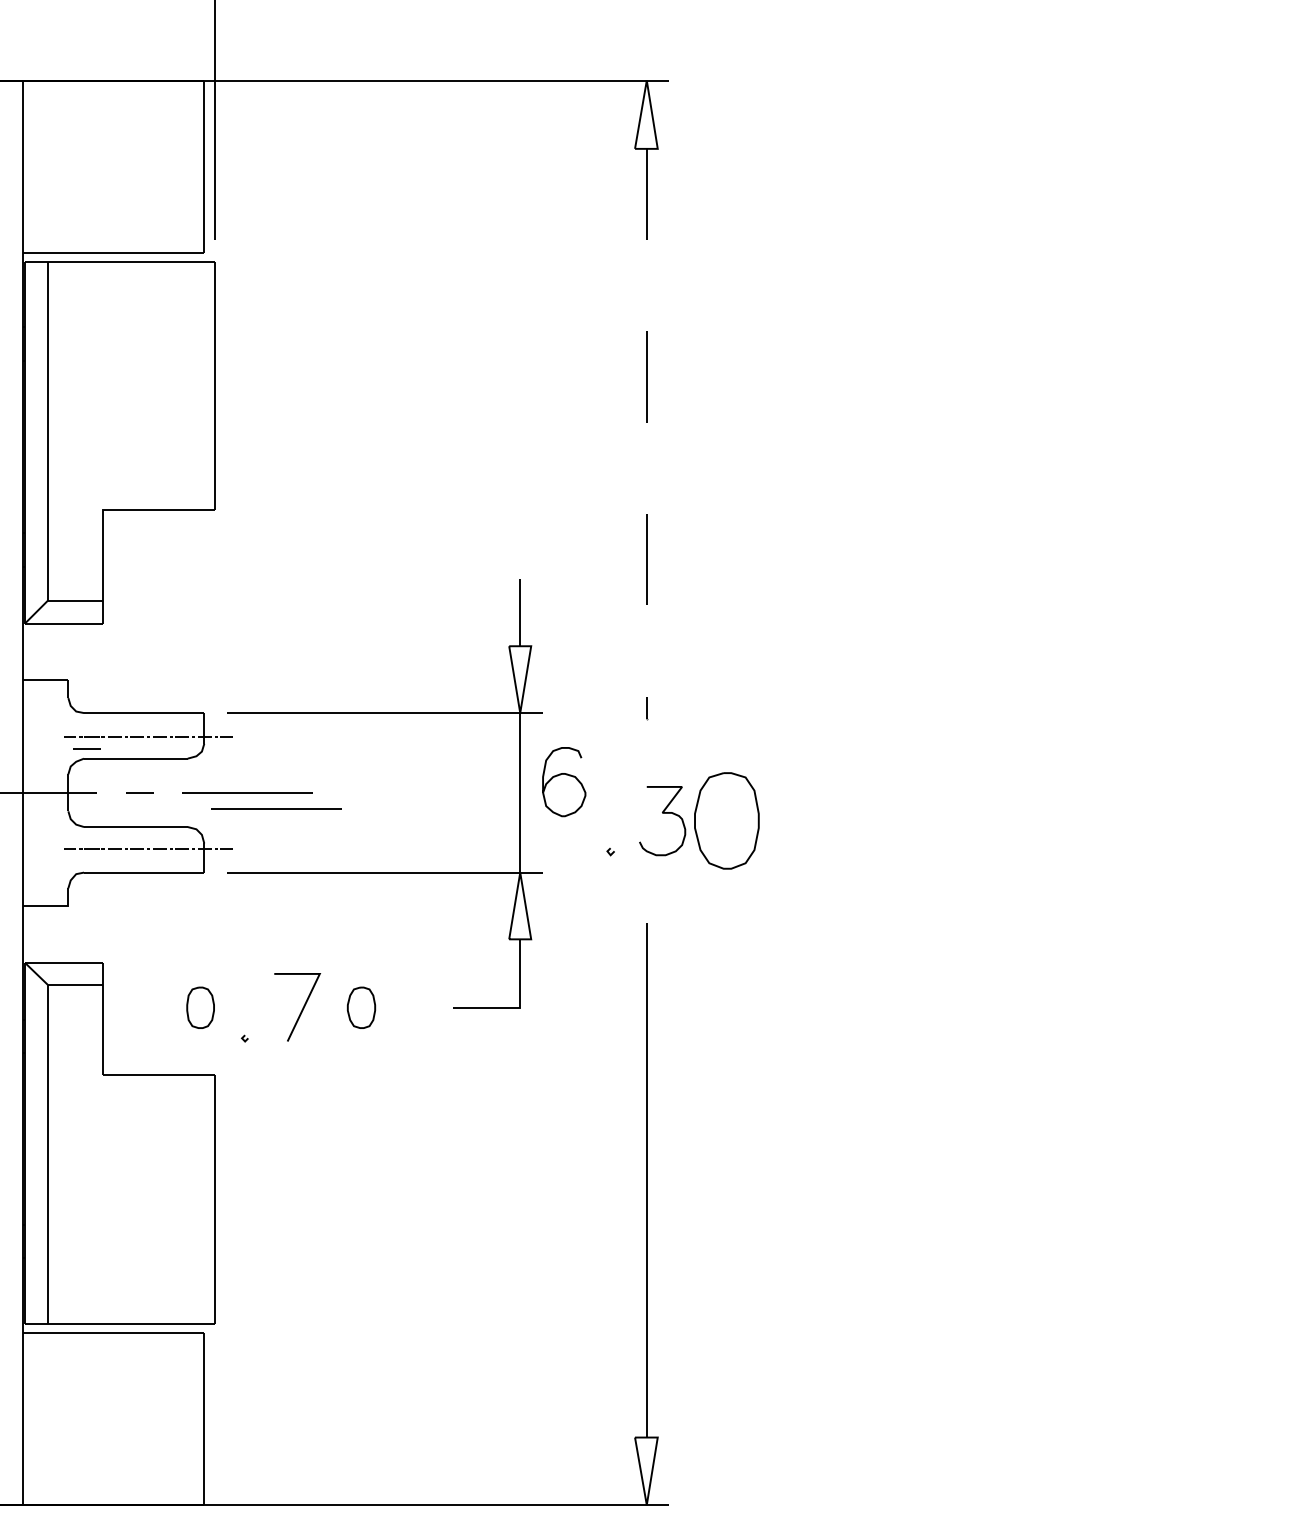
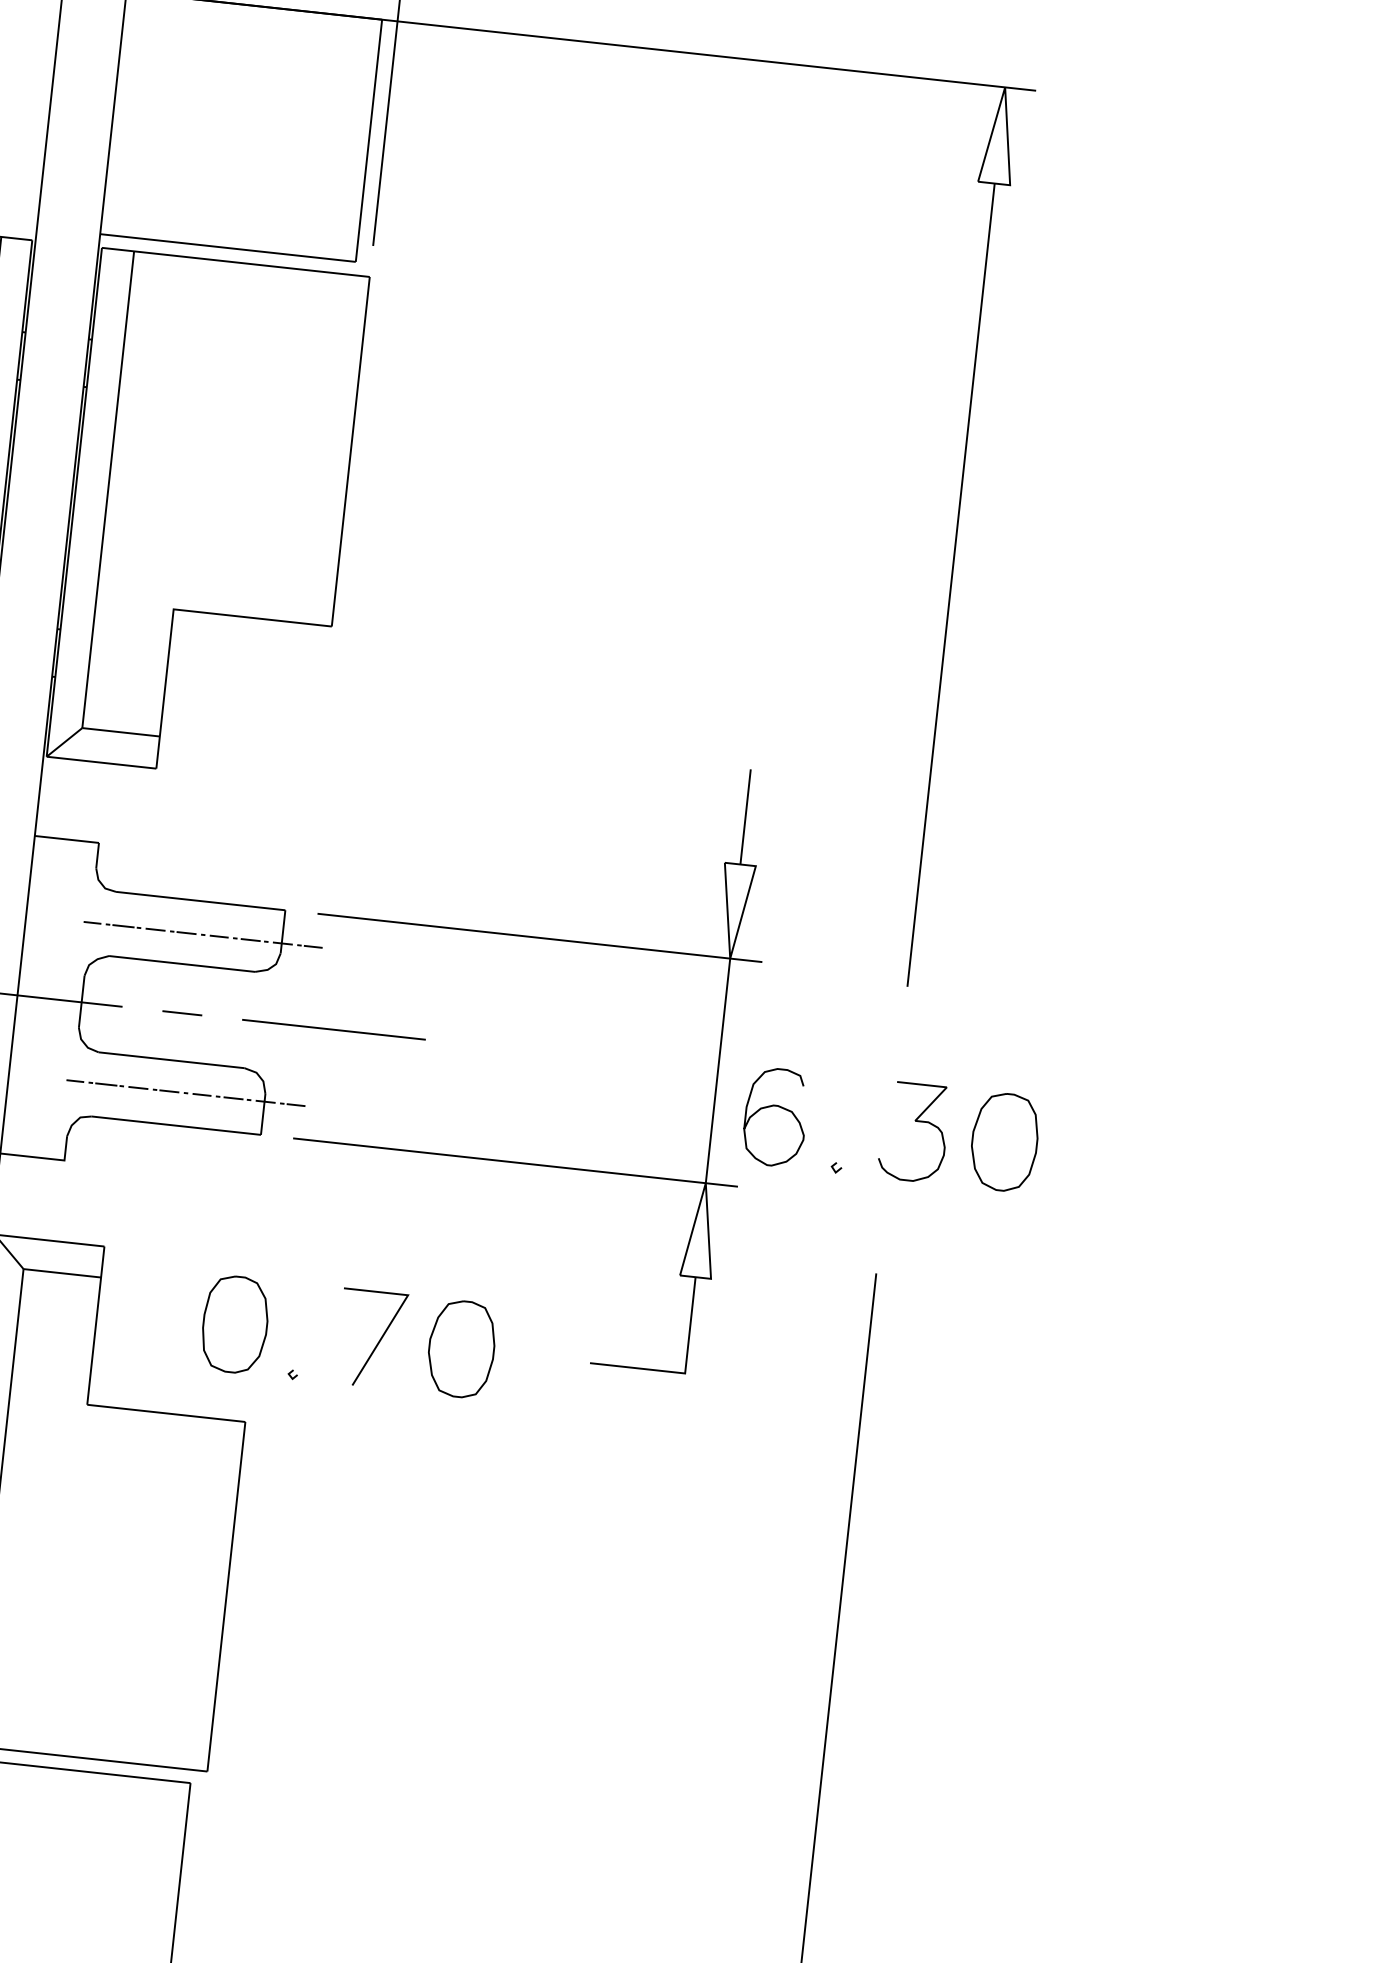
line: (646, 434) -> (950, 585), dashed -> solid
line: (86, 748) -> (114, 942), removed
curve: (566, 775) -> (779, 1108), moved
line: (276, 808) -> (372, 1055), removed
part: (726, 821) -> (1004, 1142), size x0.71
part: (200, 1007) -> (234, 1324), size x1.67
part: (361, 1007) -> (461, 1348), size x1.67

